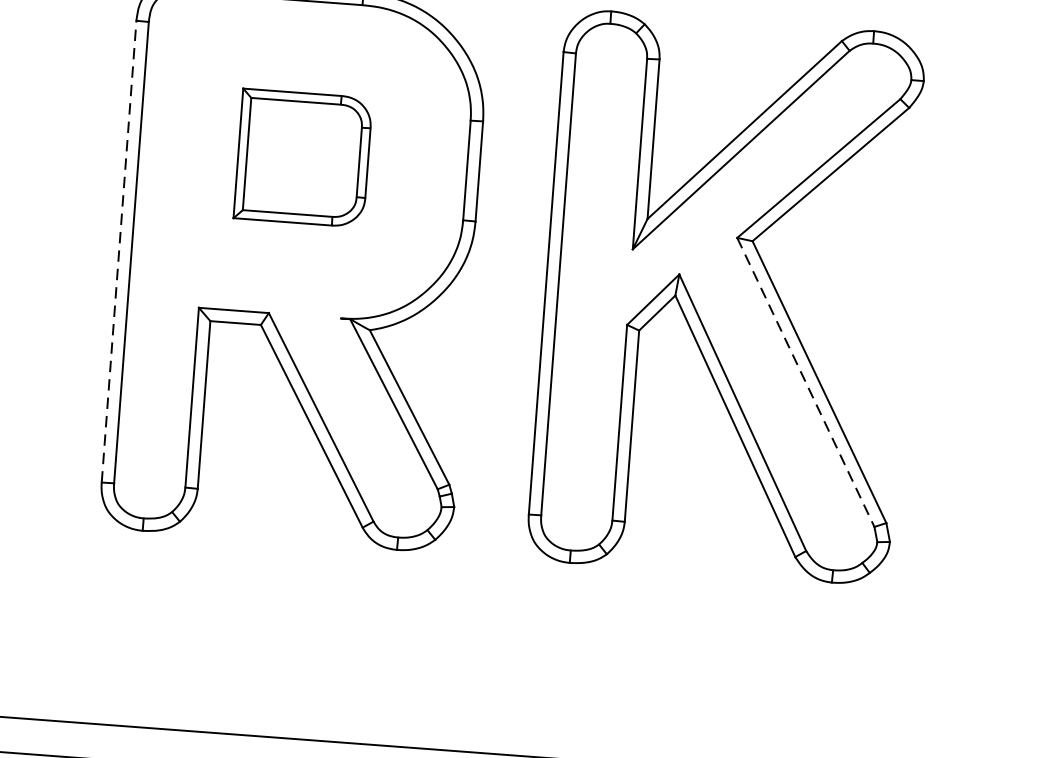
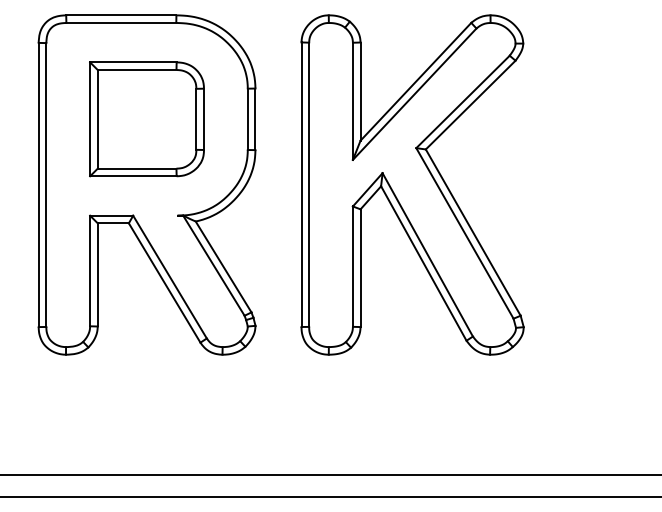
part: (302, 158) -> (146, 119), size x1.43
line: (118, 250) -> (38, 184), dashed -> solid
line: (806, 382) -> (465, 233), dashed -> solid

